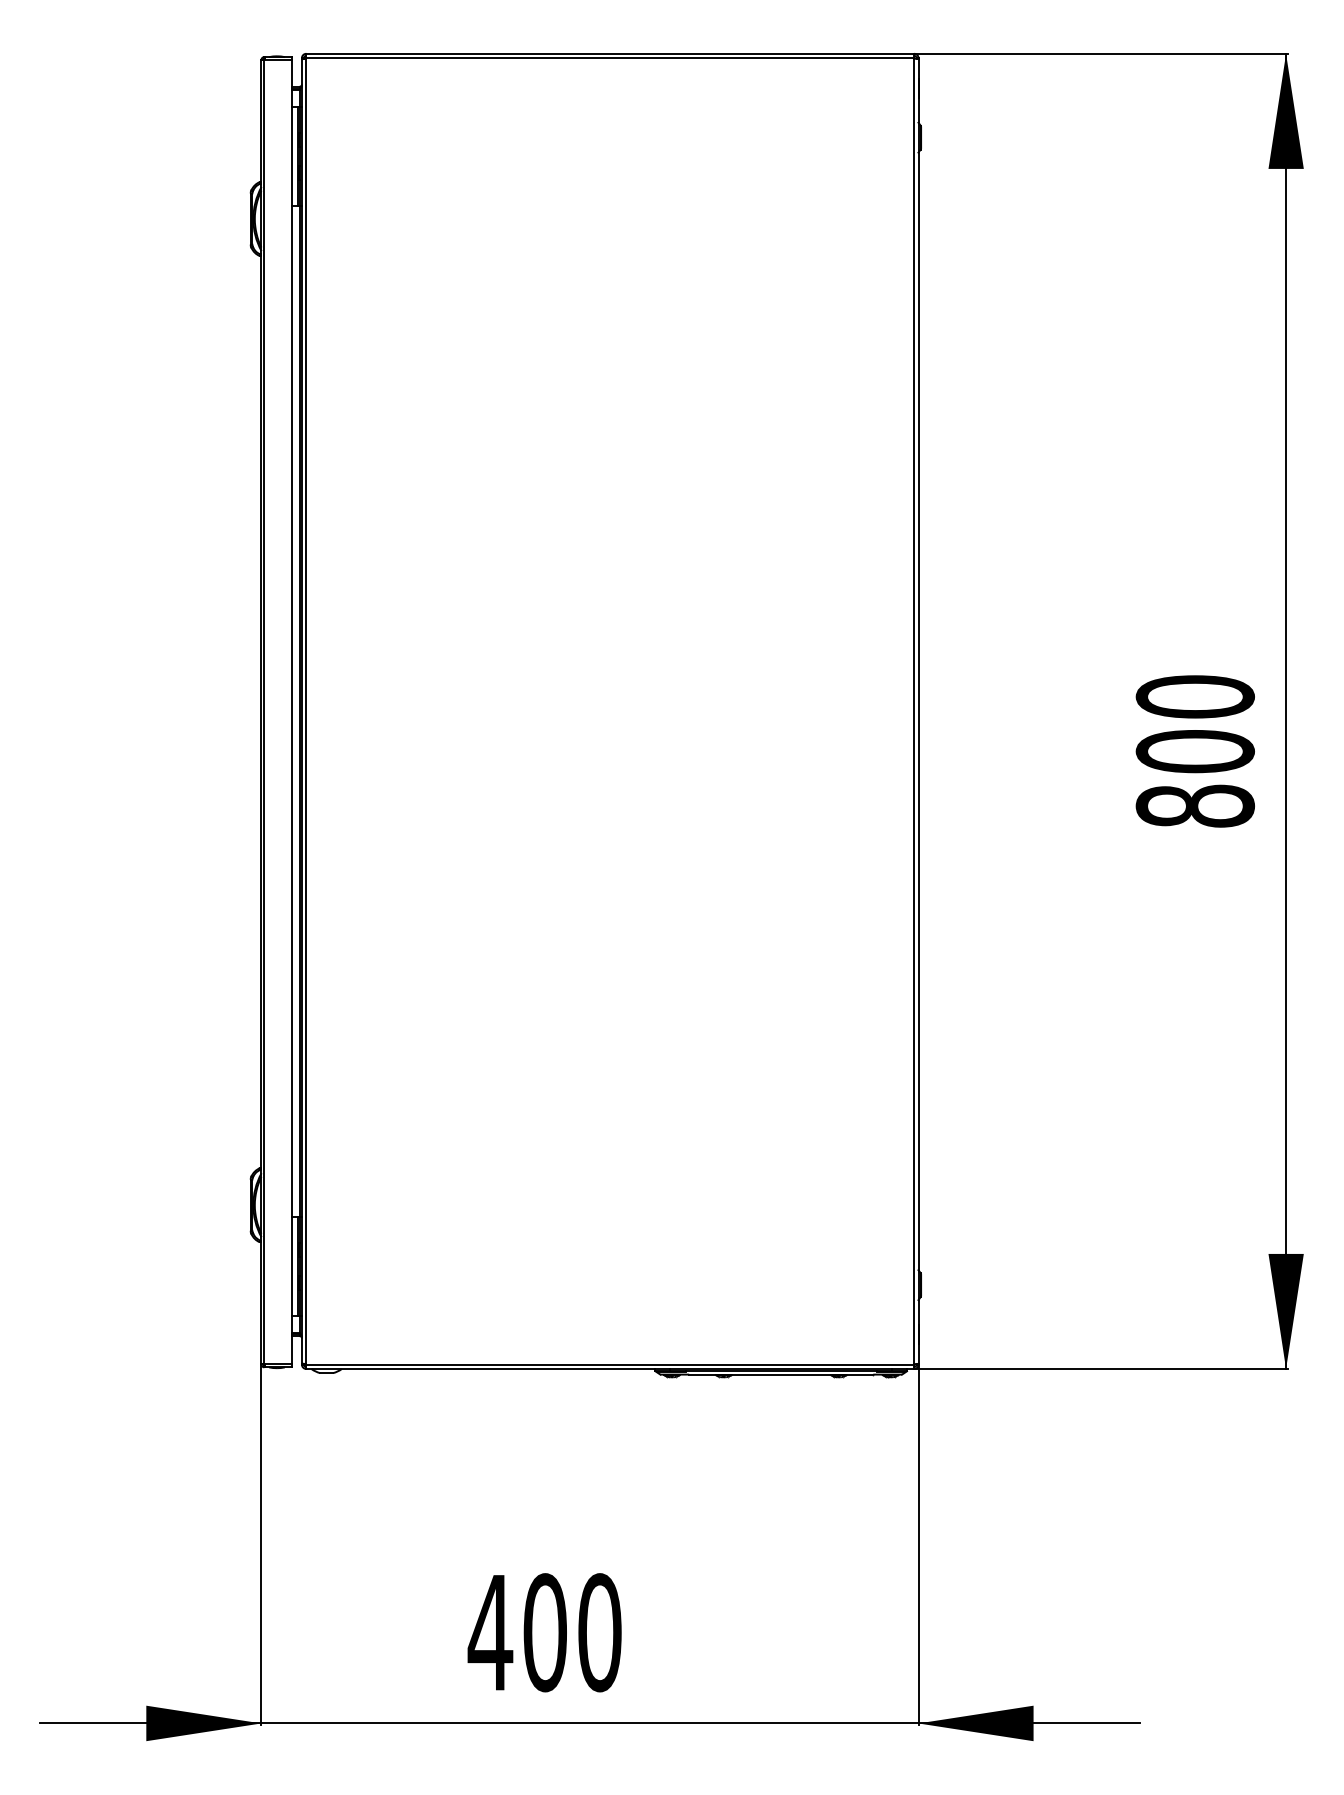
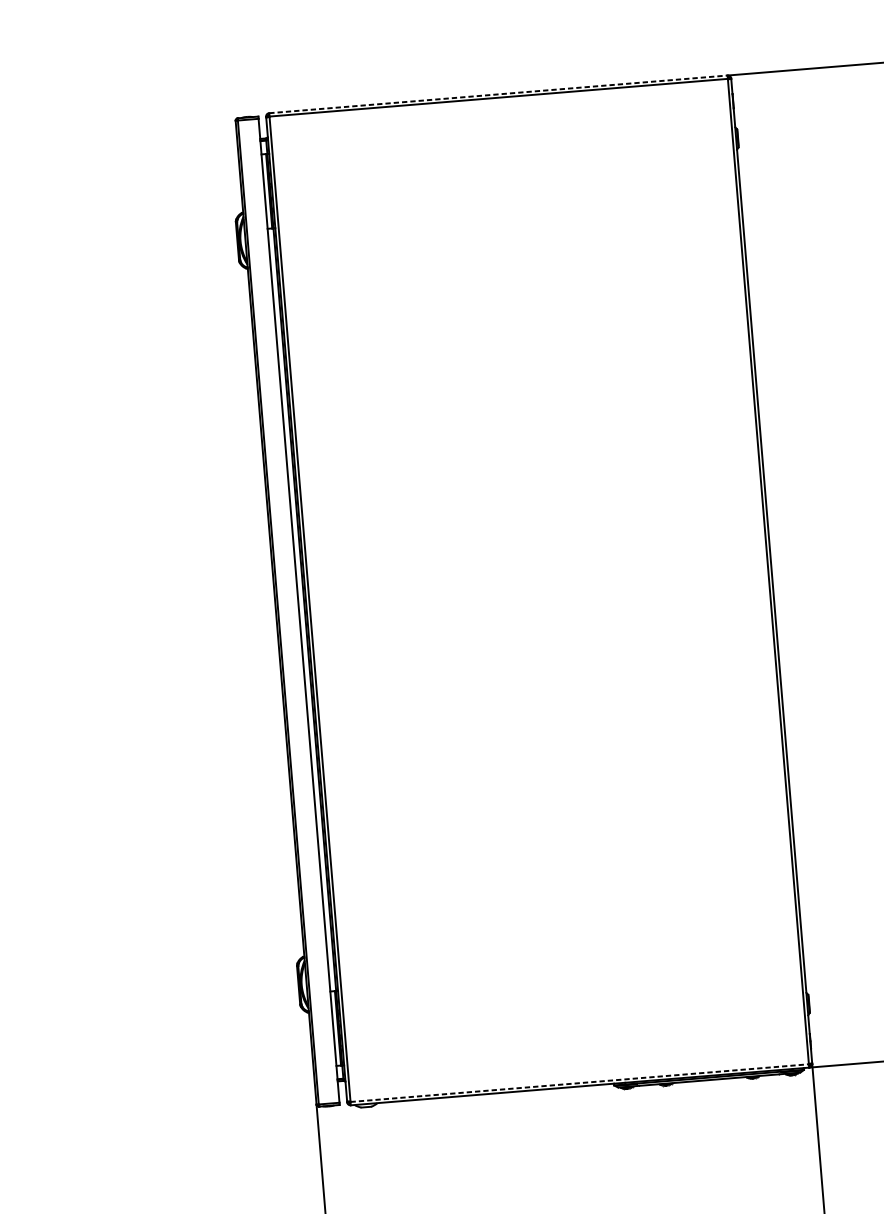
line: (610, 53) -> (498, 94), solid -> dashed
line: (610, 1364) -> (579, 1083), solid -> dashed

